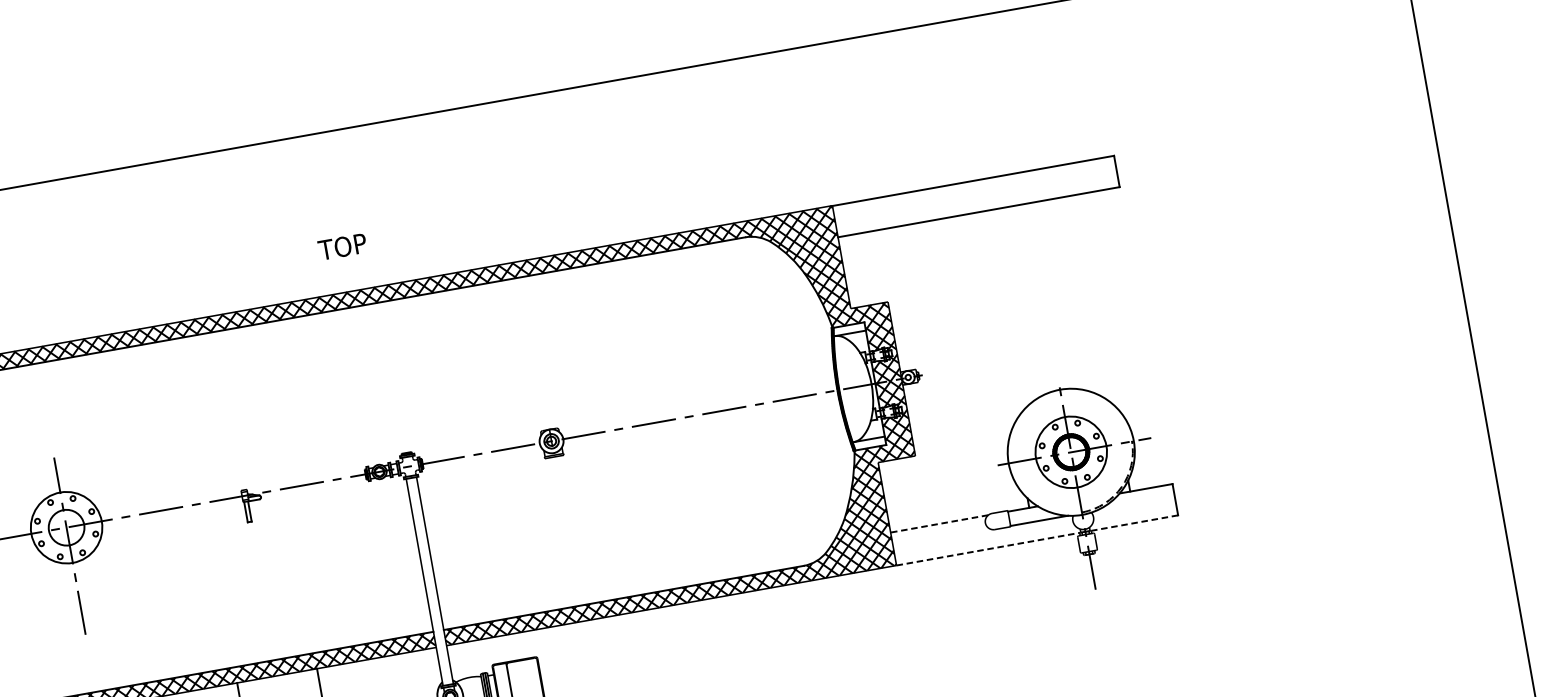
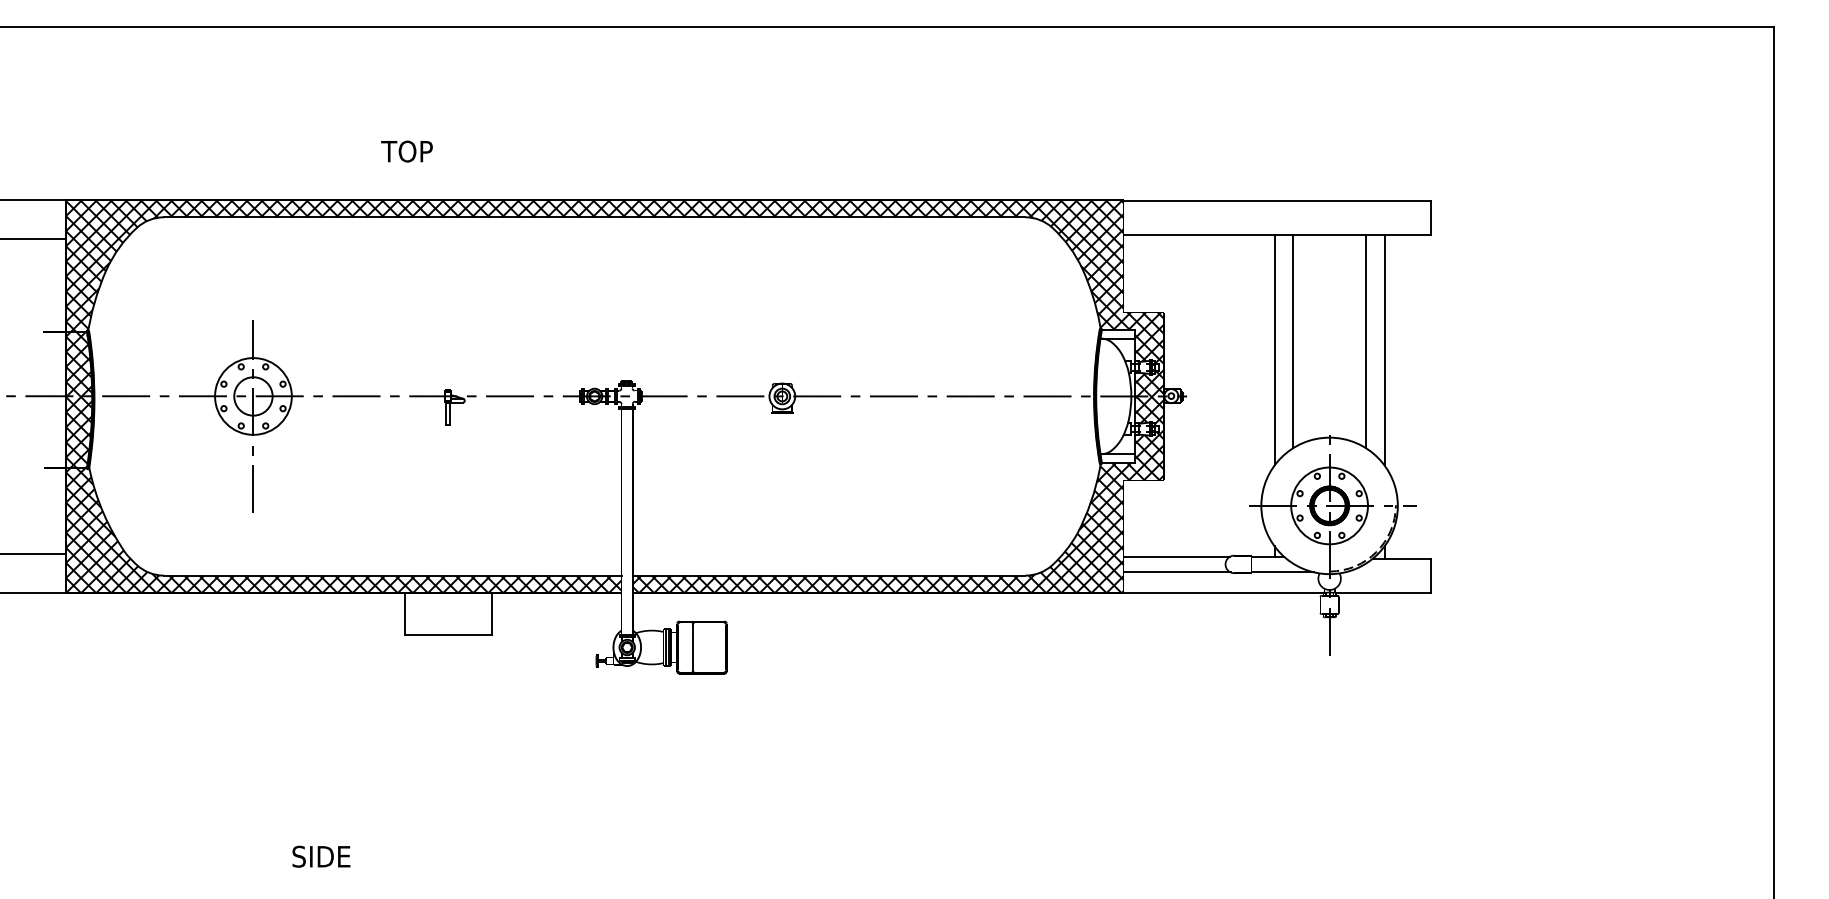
text: (342, 246) -> (406, 151), moved
line: (1078, 295) -> (1366, 341), added
line: (1096, 299) -> (1384, 349), added
line: (1011, 307) -> (1293, 341), added
line: (995, 317) -> (1274, 349), added
line: (939, 523) -> (1176, 556), dashed -> solid
line: (1133, 523) -> (1382, 592), dashed -> solid
line: (941, 538) -> (1176, 572), added
line: (989, 548) -> (1224, 592), dashed -> solid

